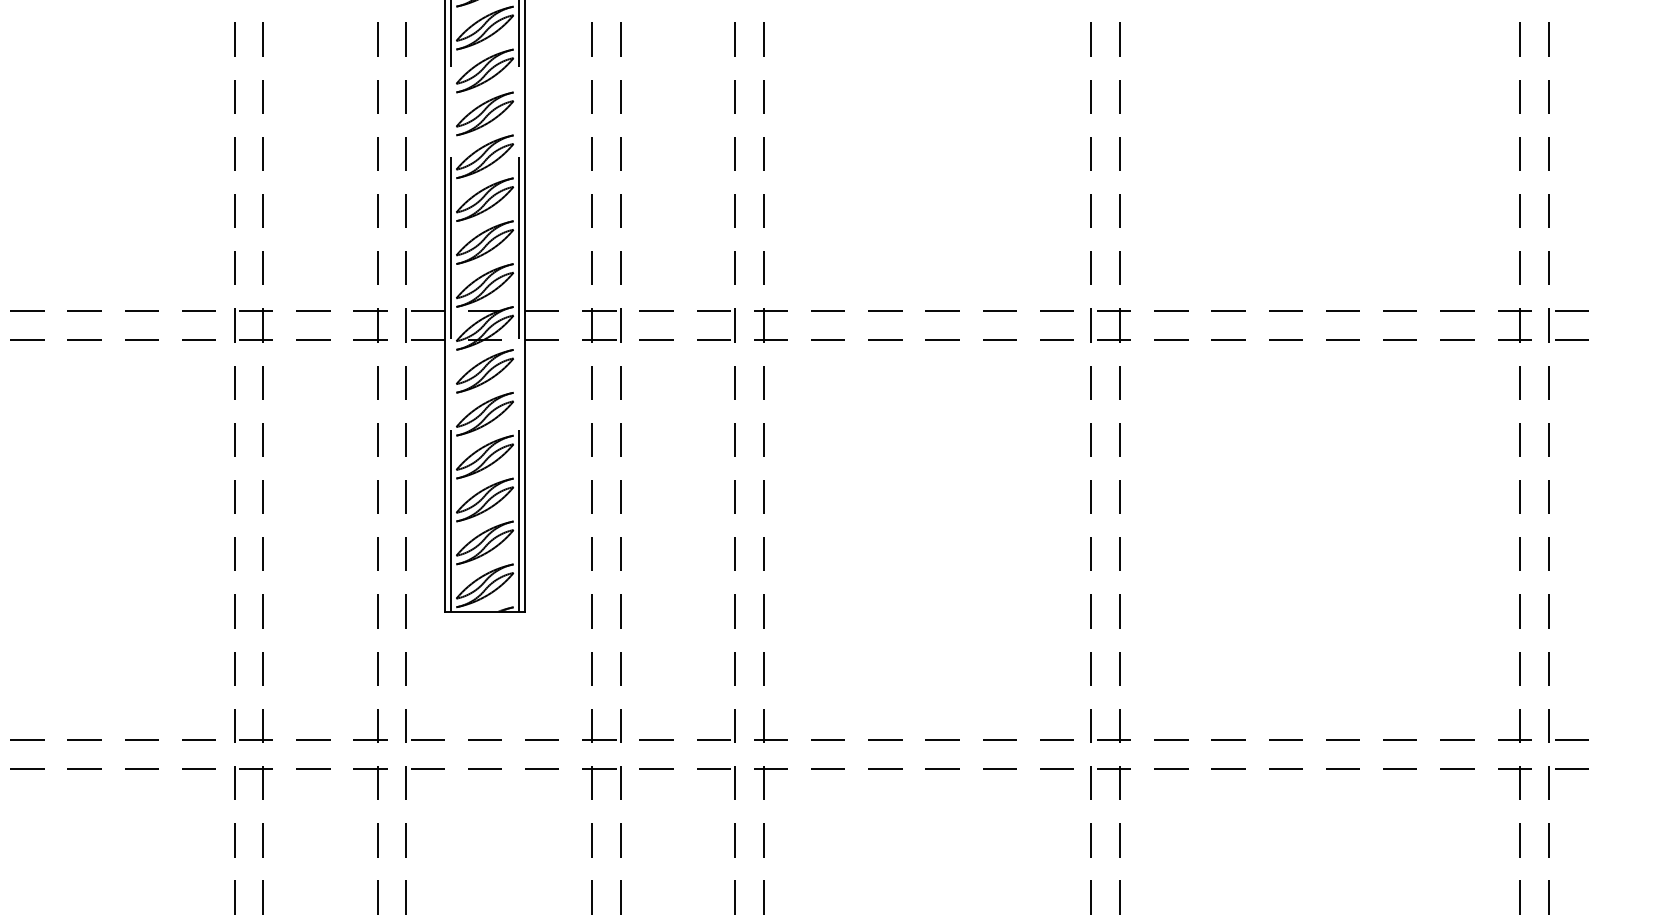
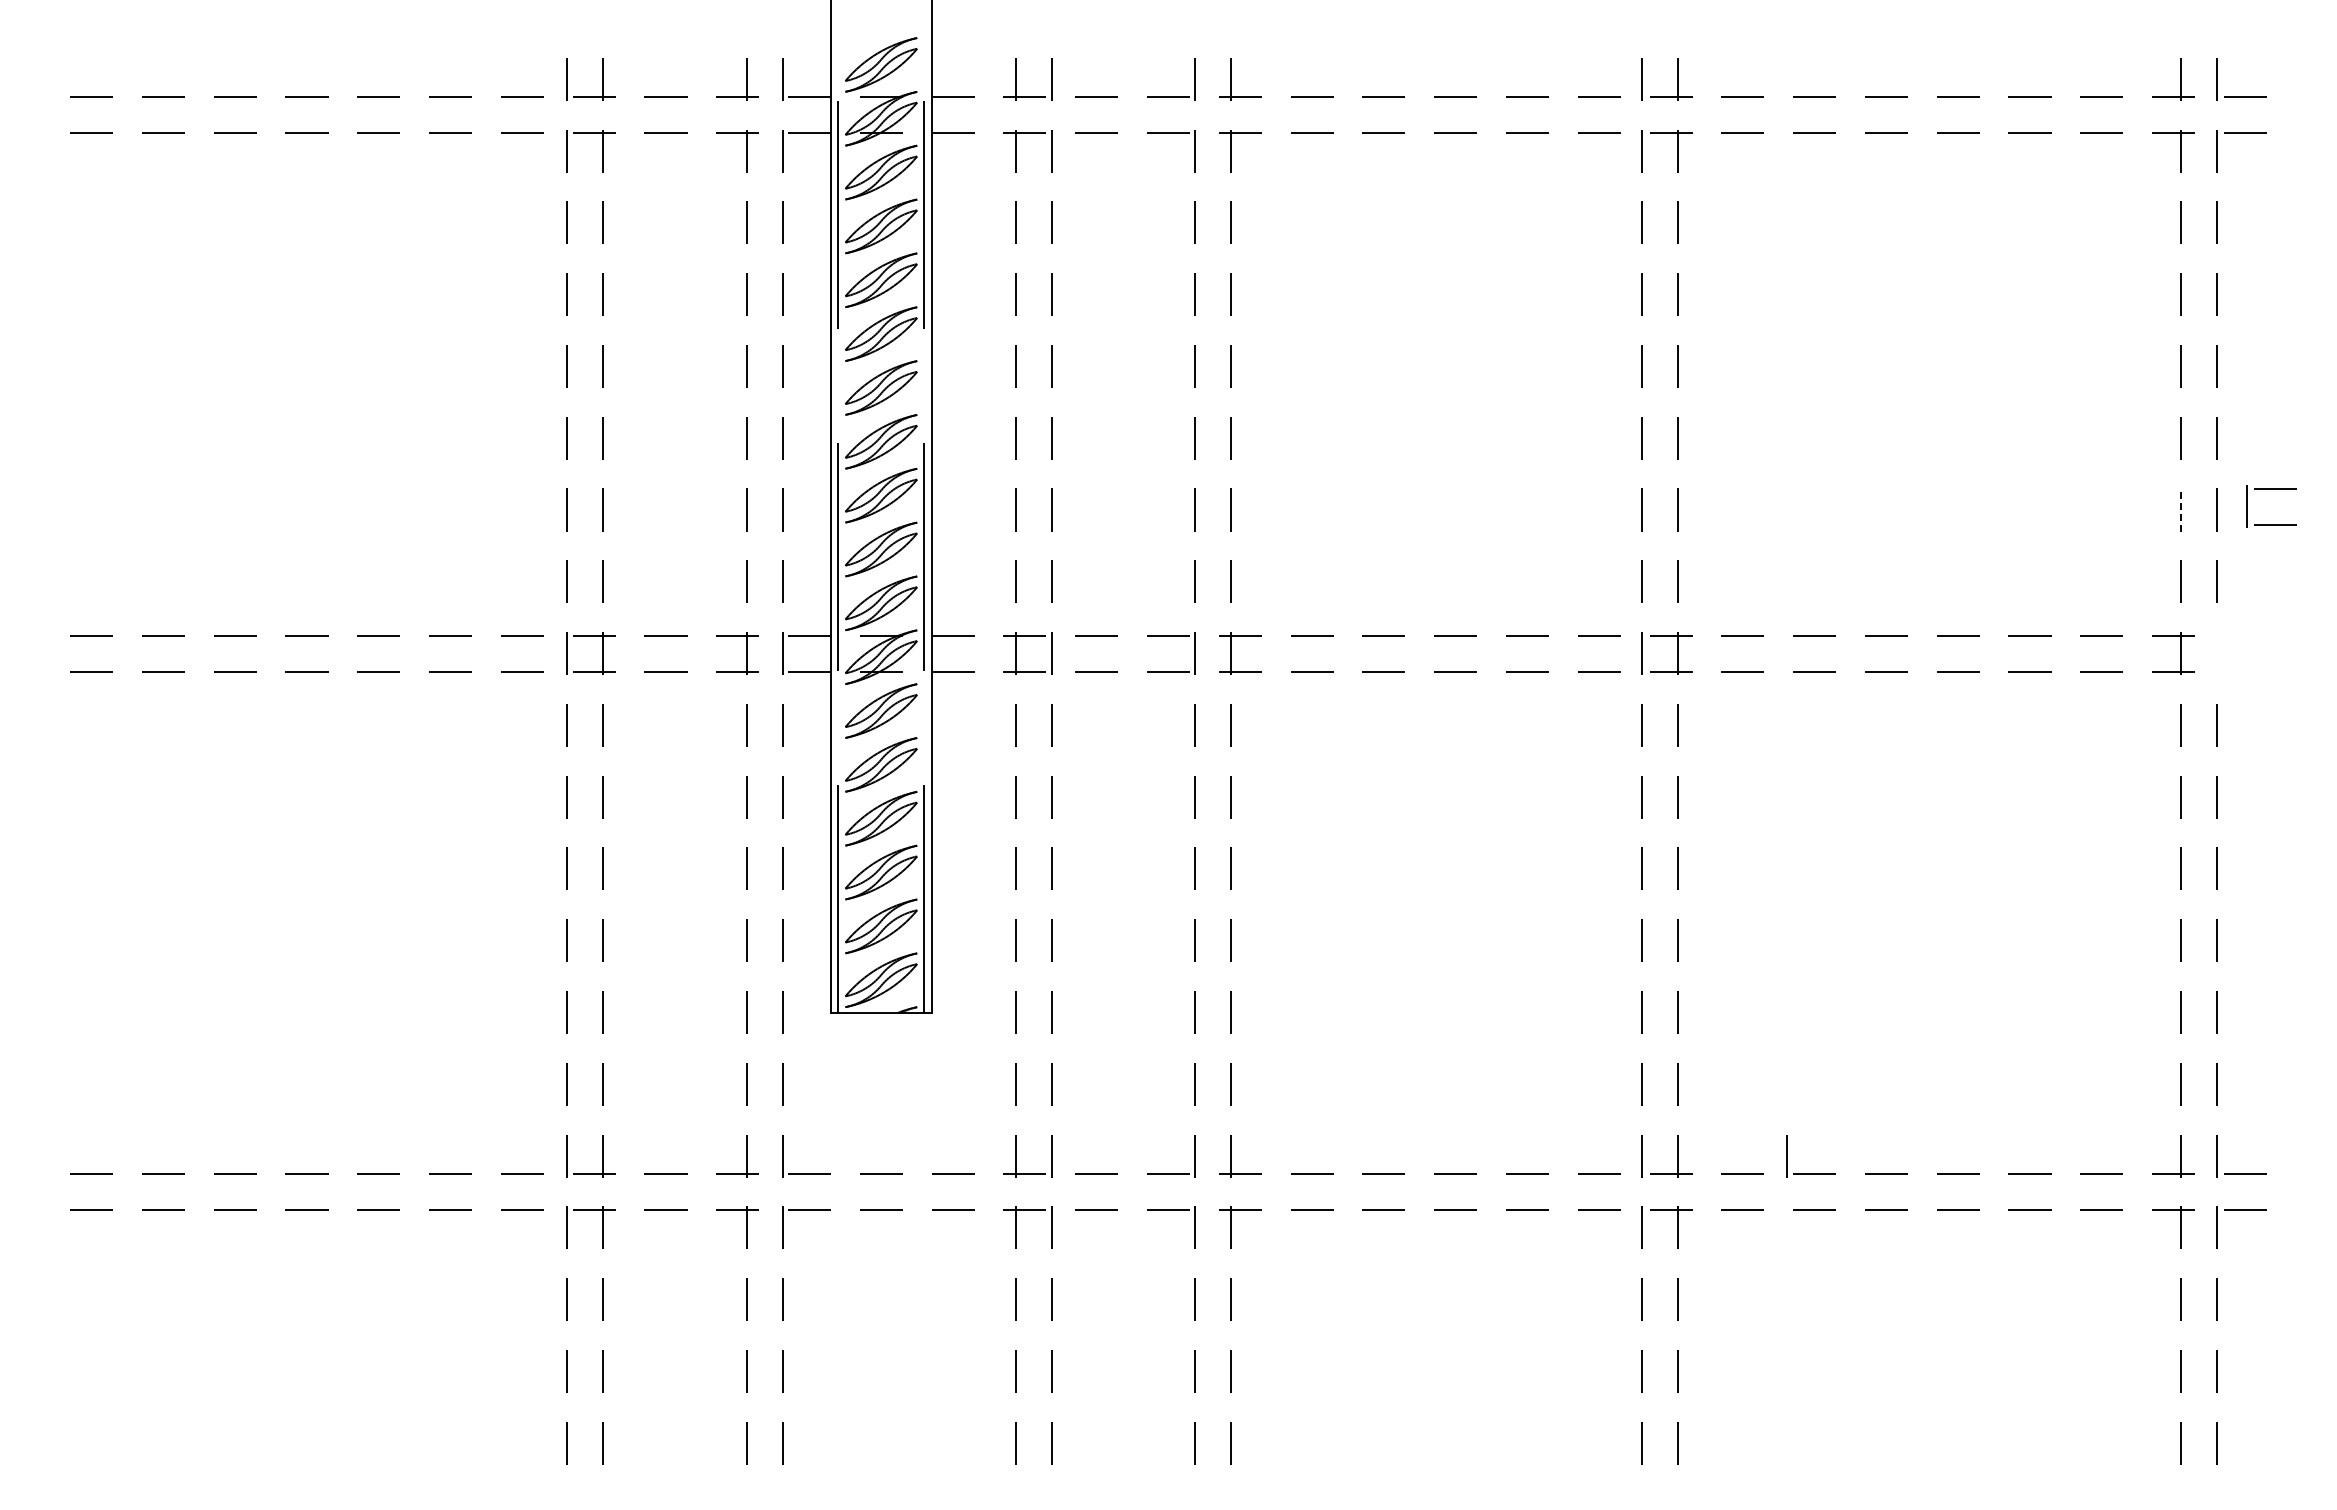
line: (1520, 211) -> (2180, 510), solid -> dashed
part: (1568, 311) -> (2271, 489), moved
line: (1206, 726) -> (1786, 1156), added

